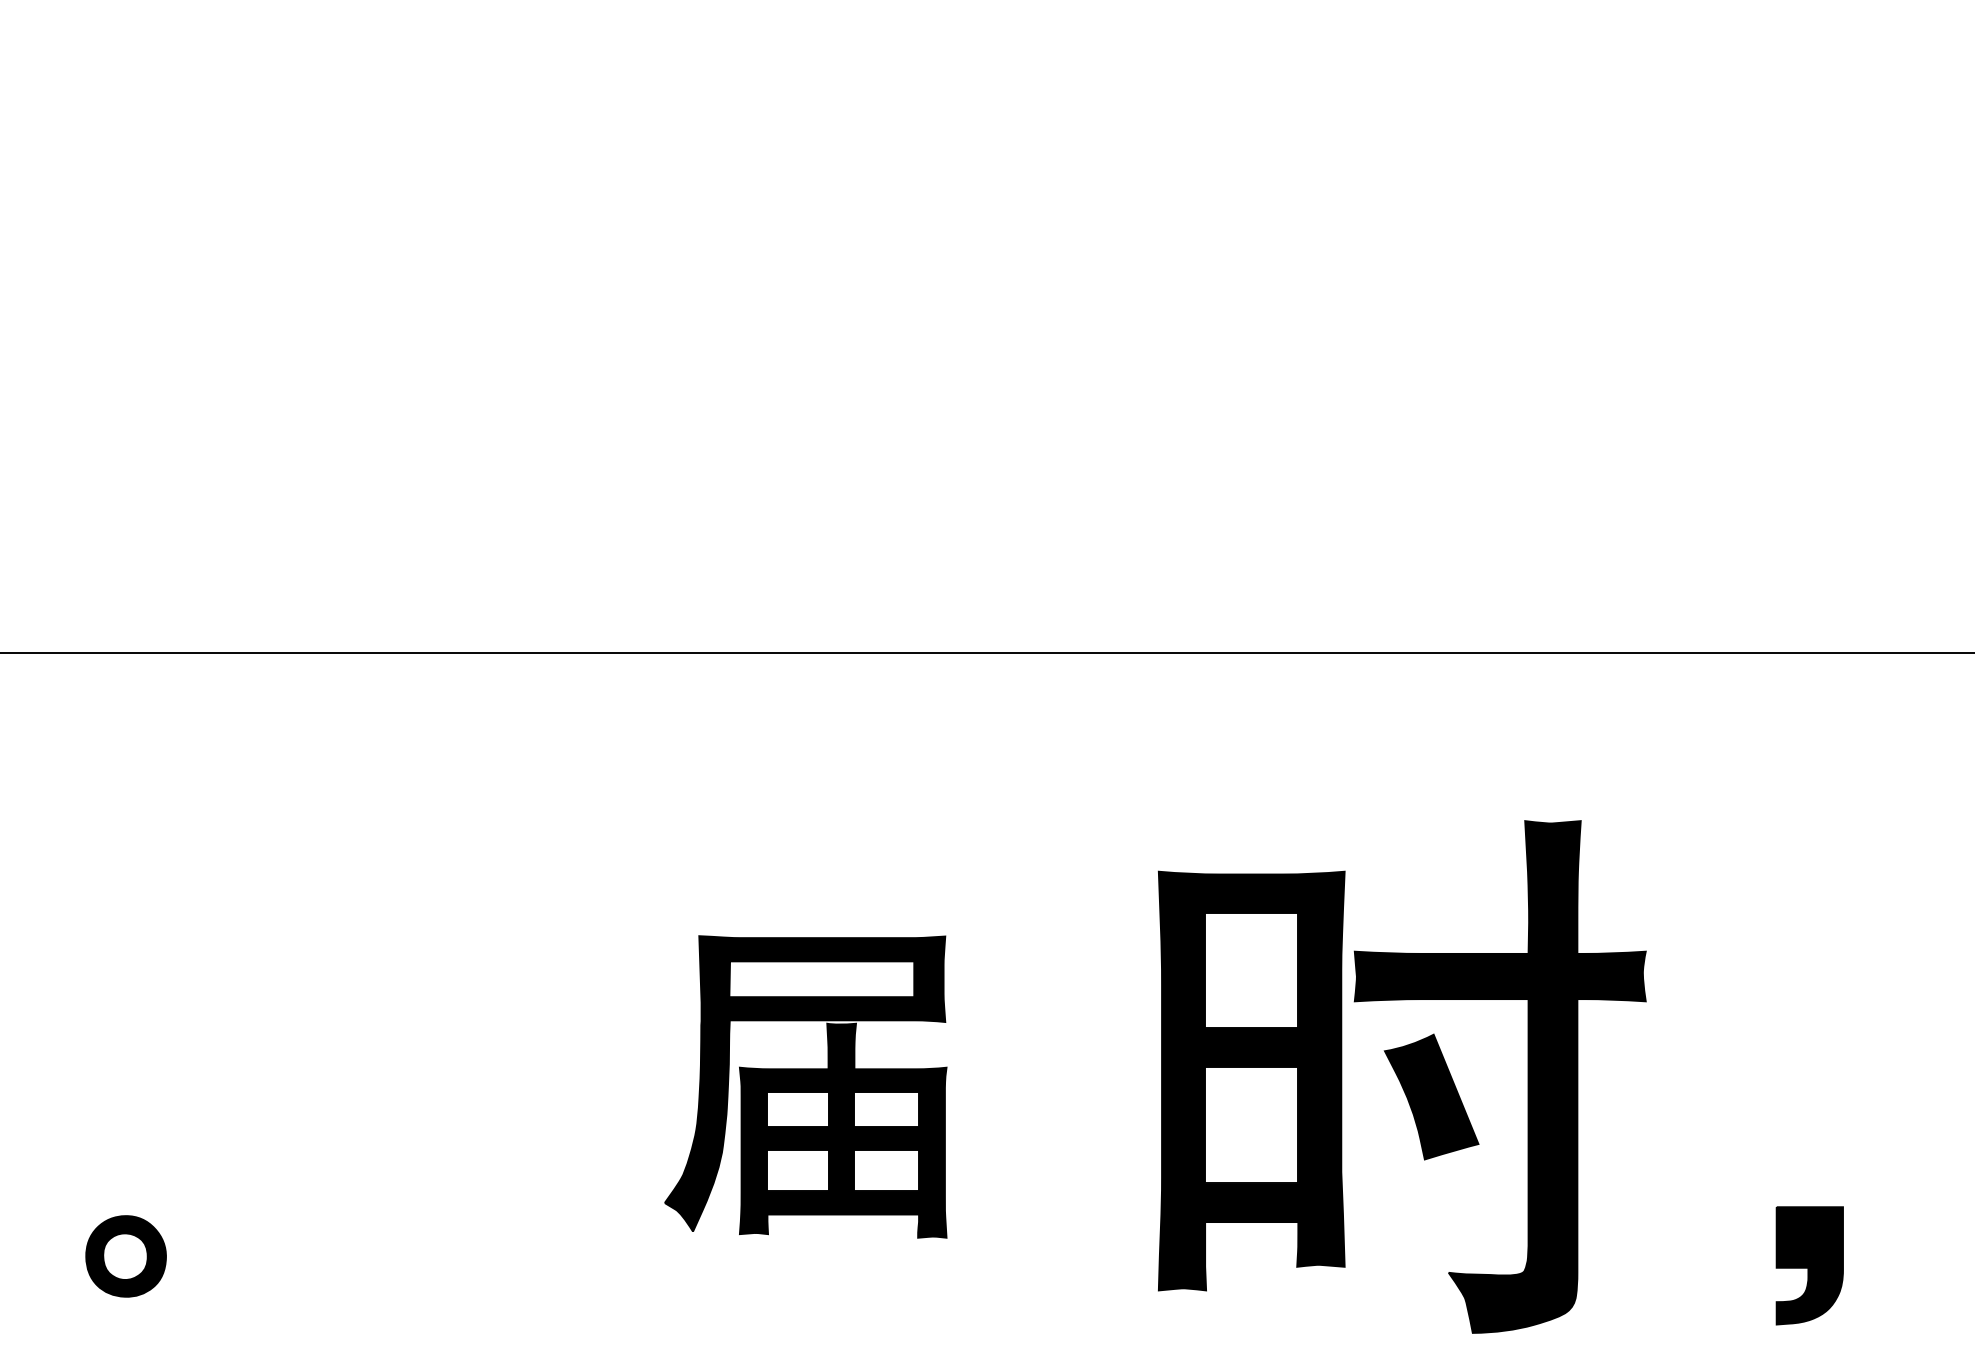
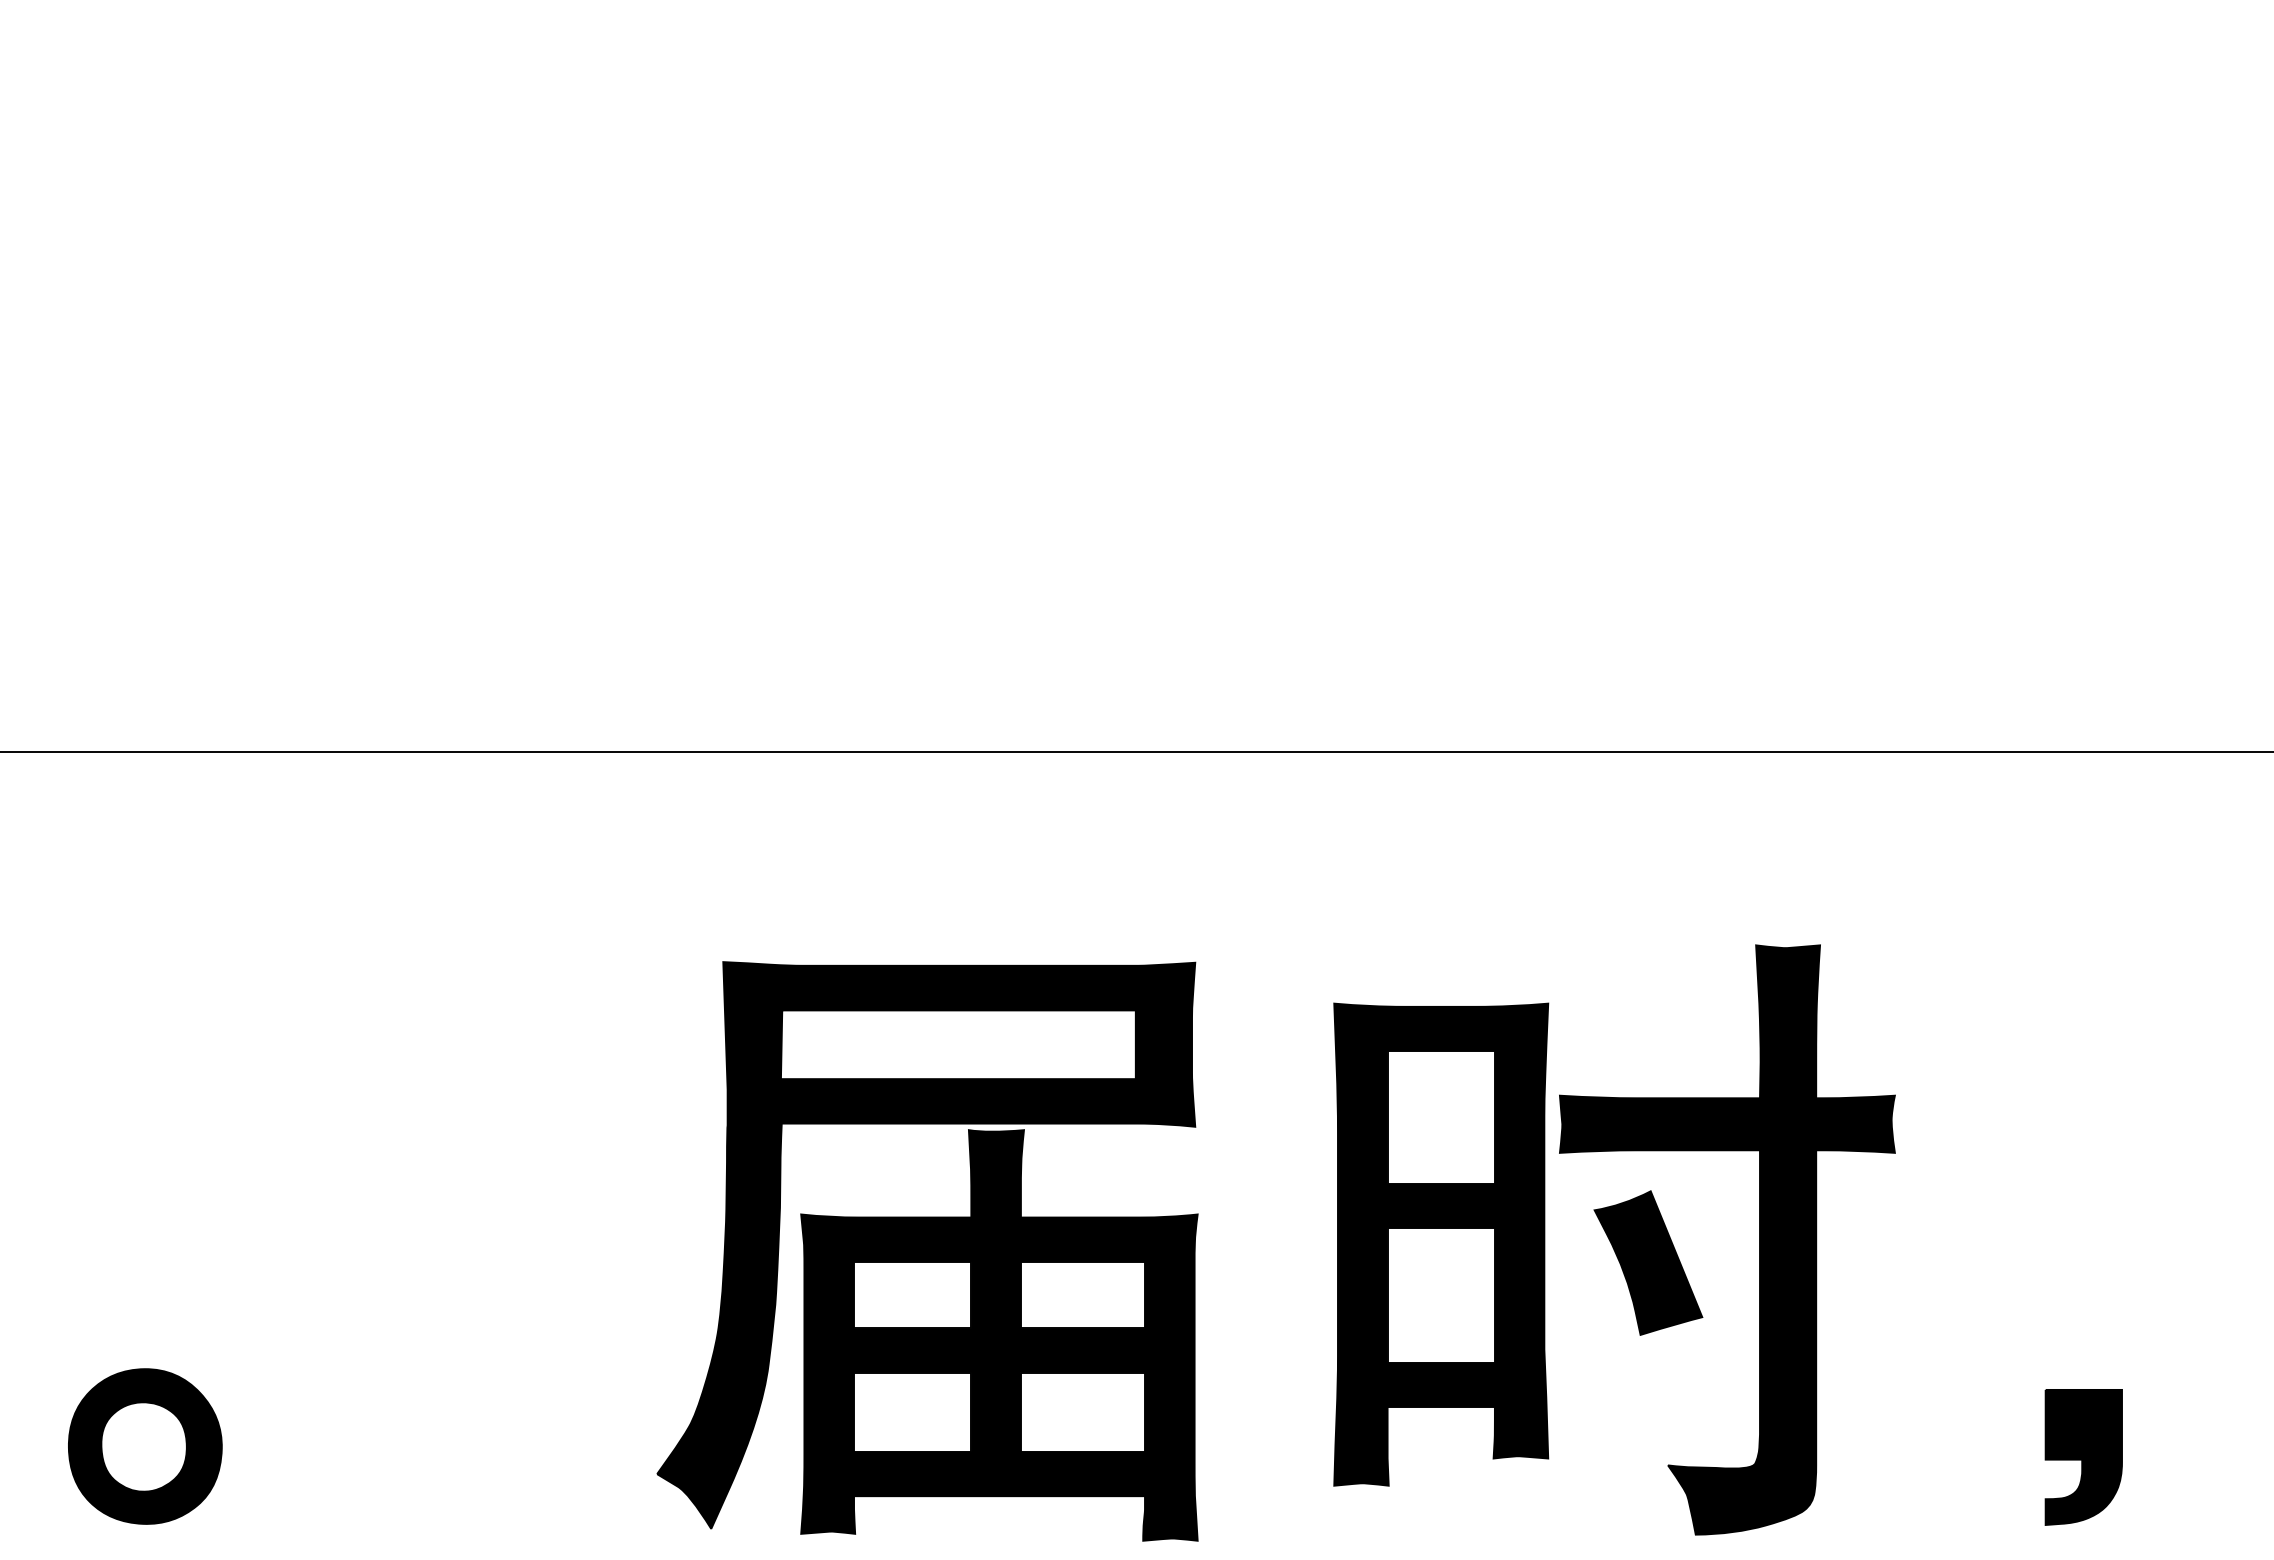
part: (805, 1086) -> (927, 1250), size x1.67
part: (125, 1256) -> (144, 1446), size x1.67

